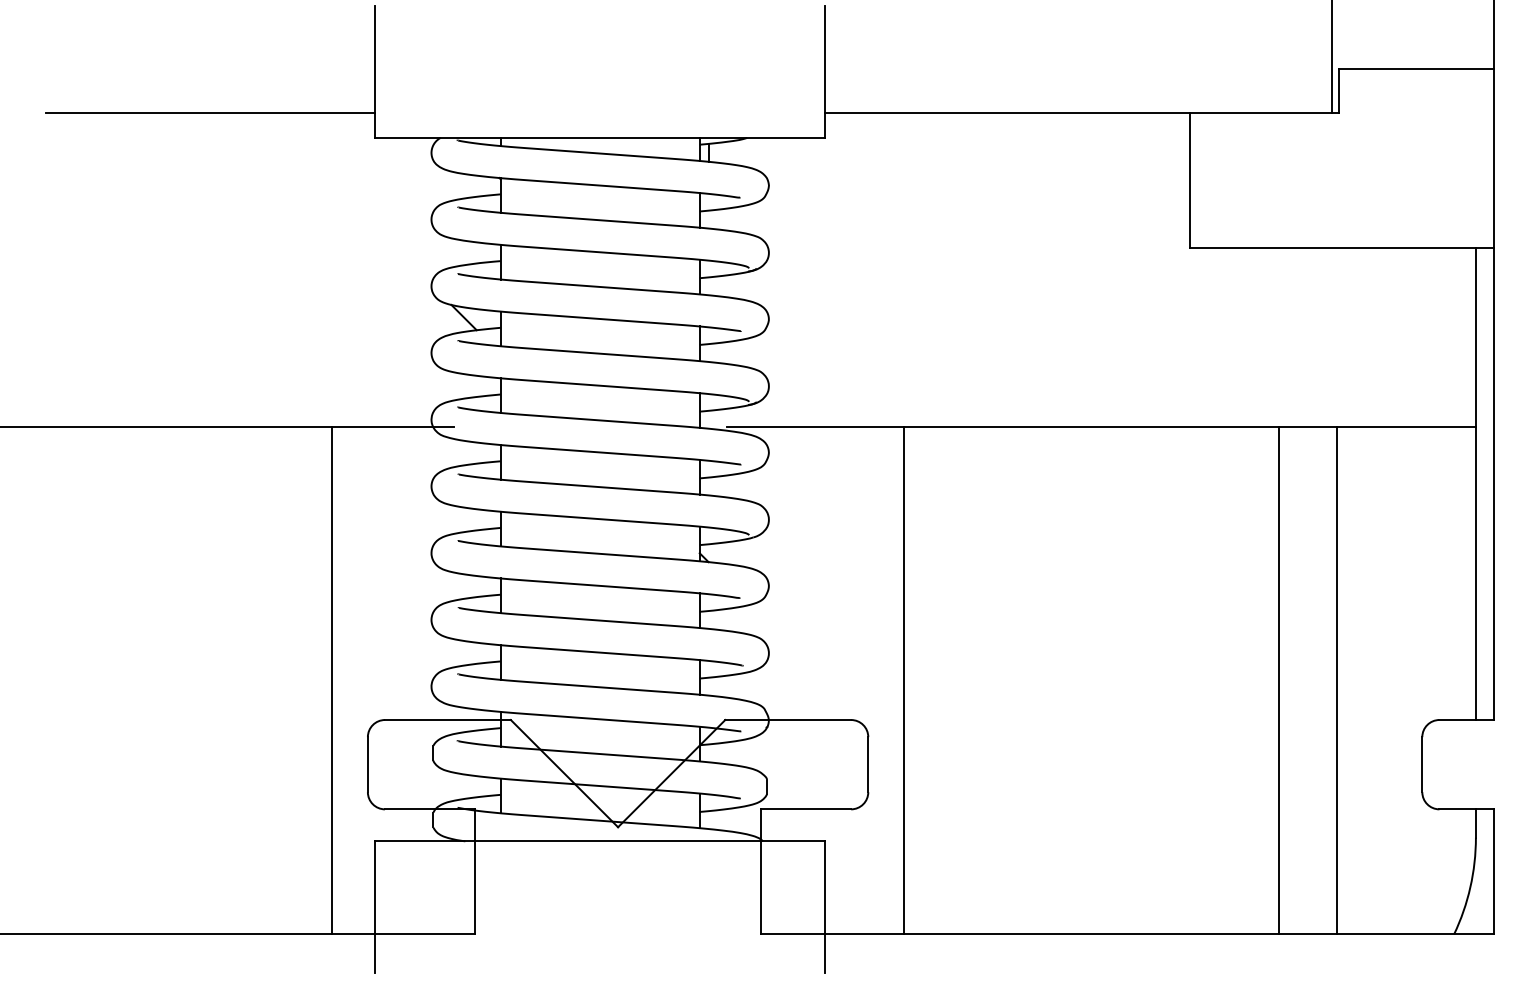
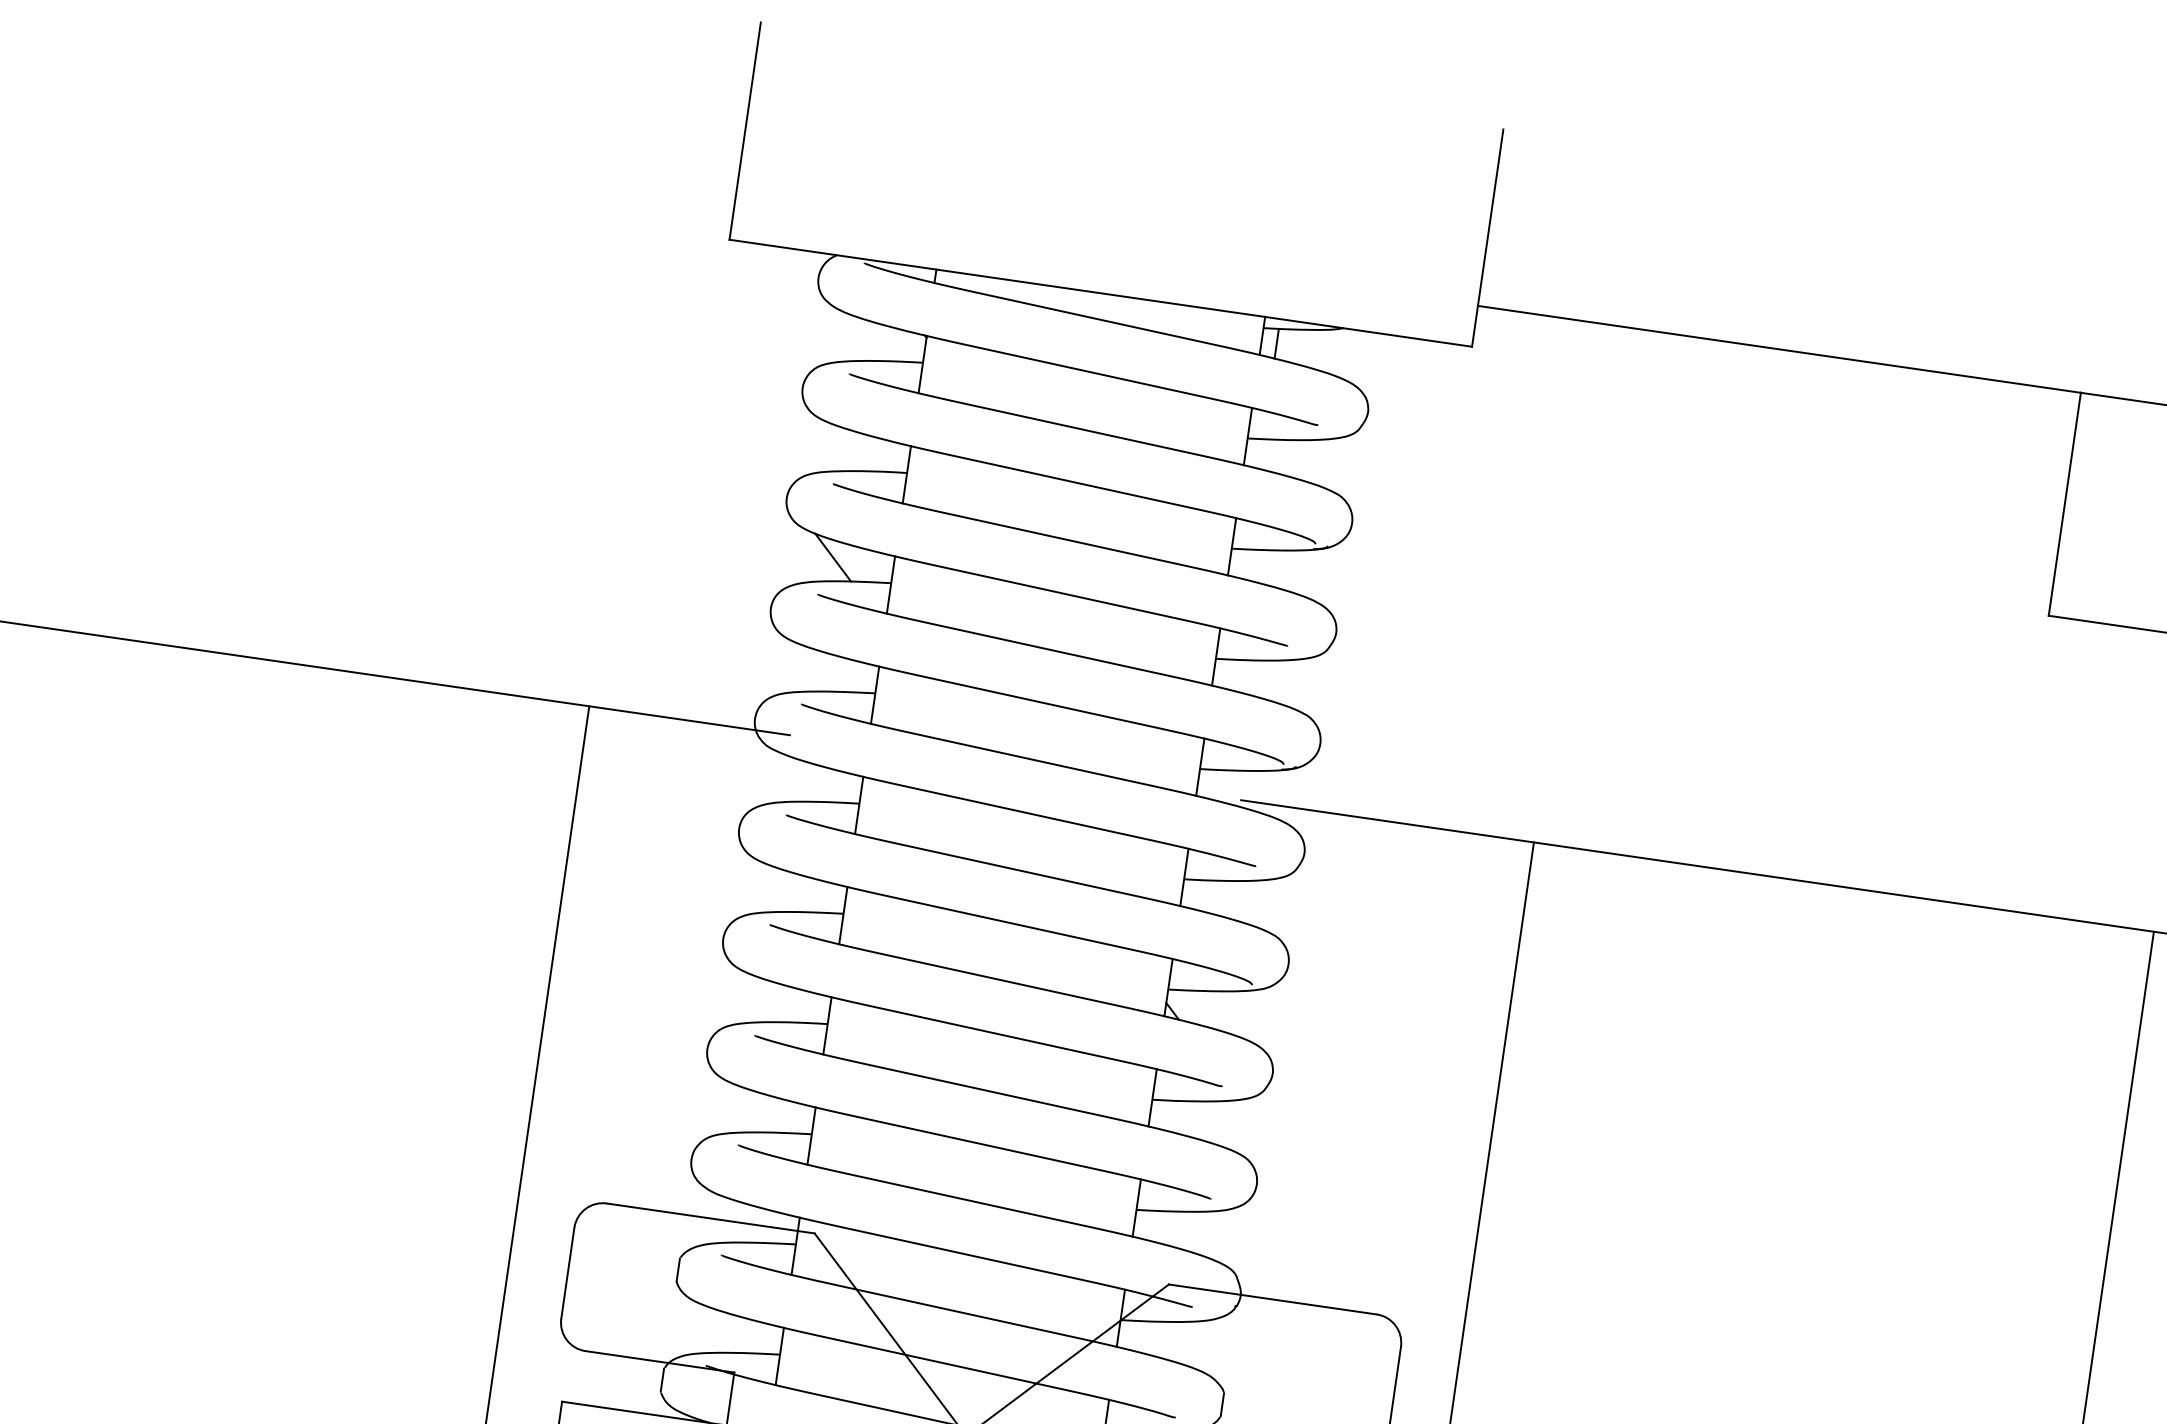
line: (210, 113) -> (462, 160), removed

